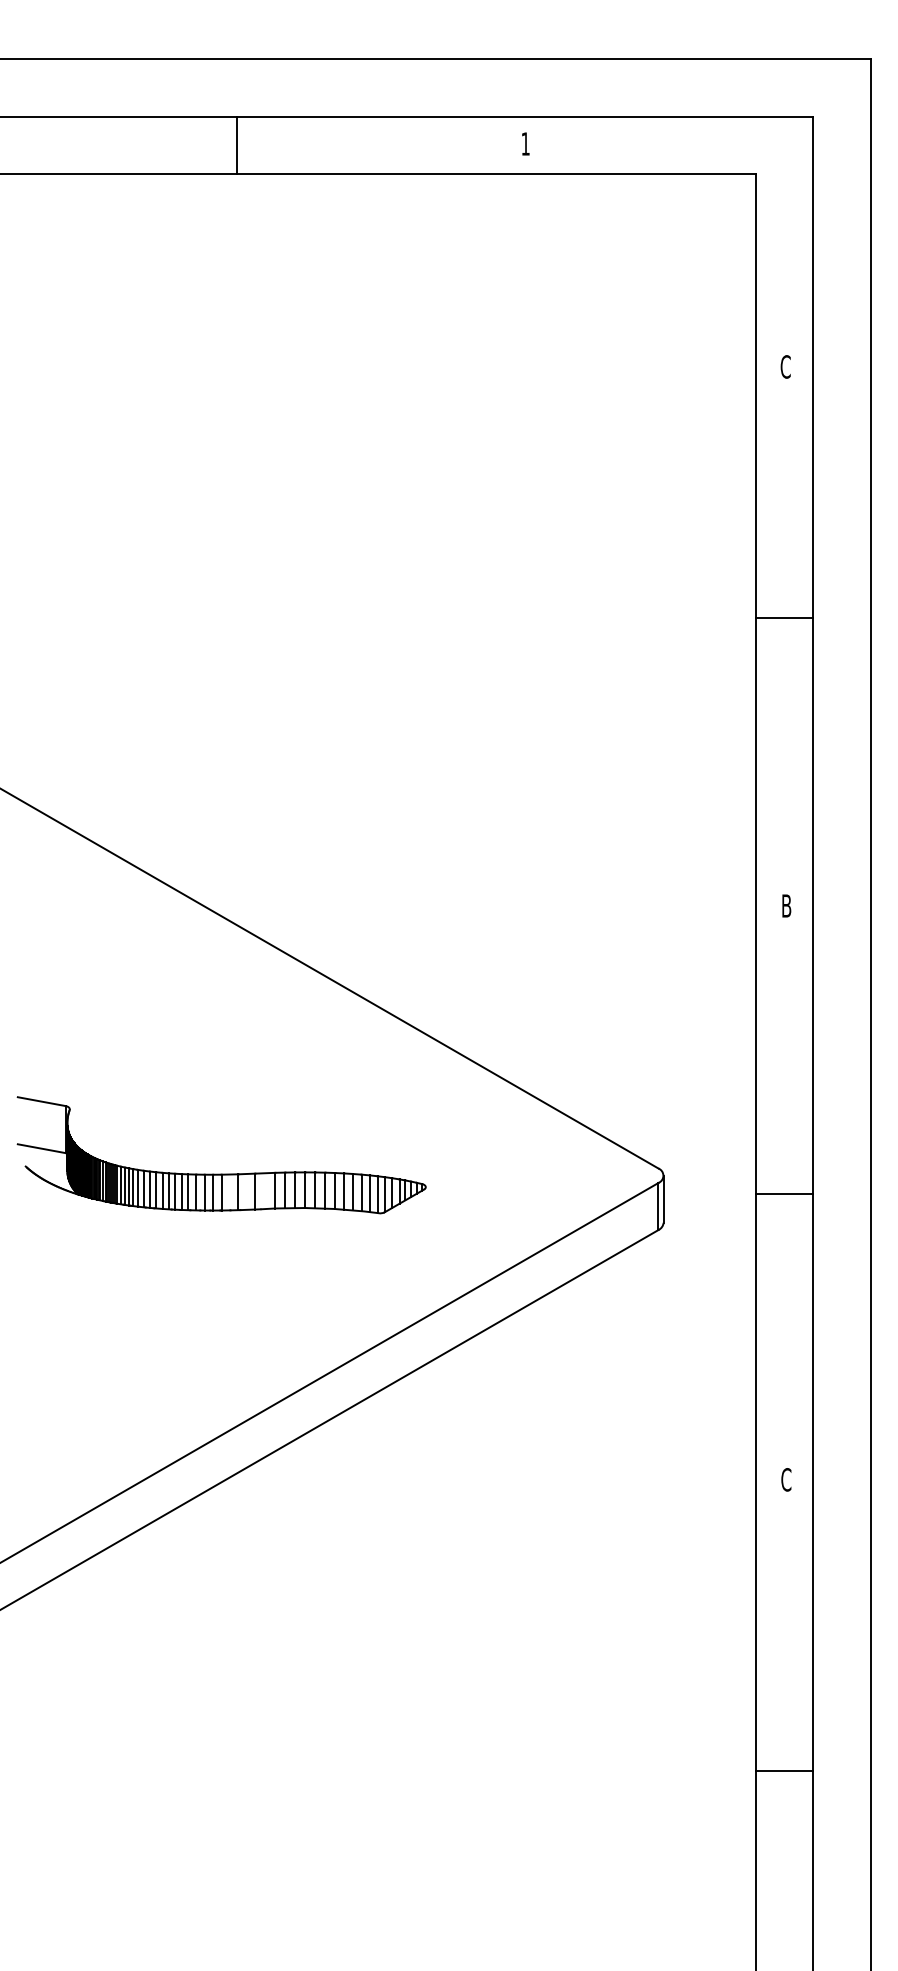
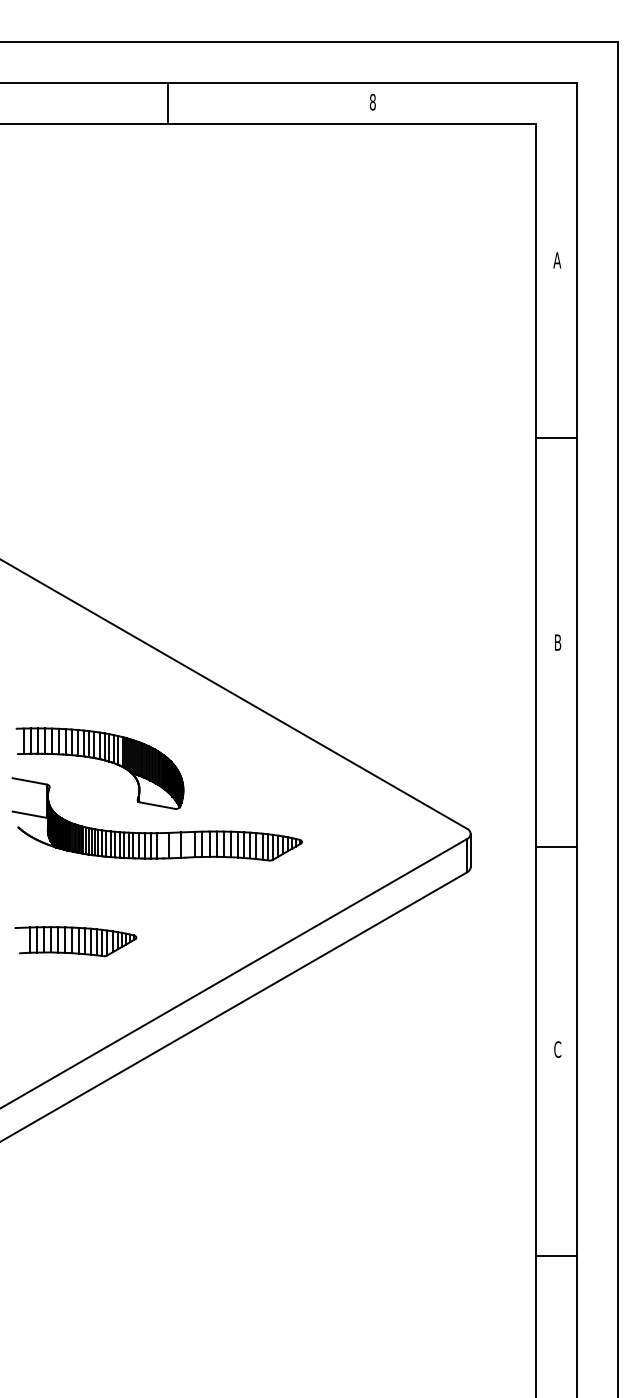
text: (525, 142) -> (372, 101), 1 -> 8
text: (786, 367) -> (557, 260), C -> A
part: (141, 1072) -> (100, 760), added
part: (106, 1327) -> (75, 941), added

